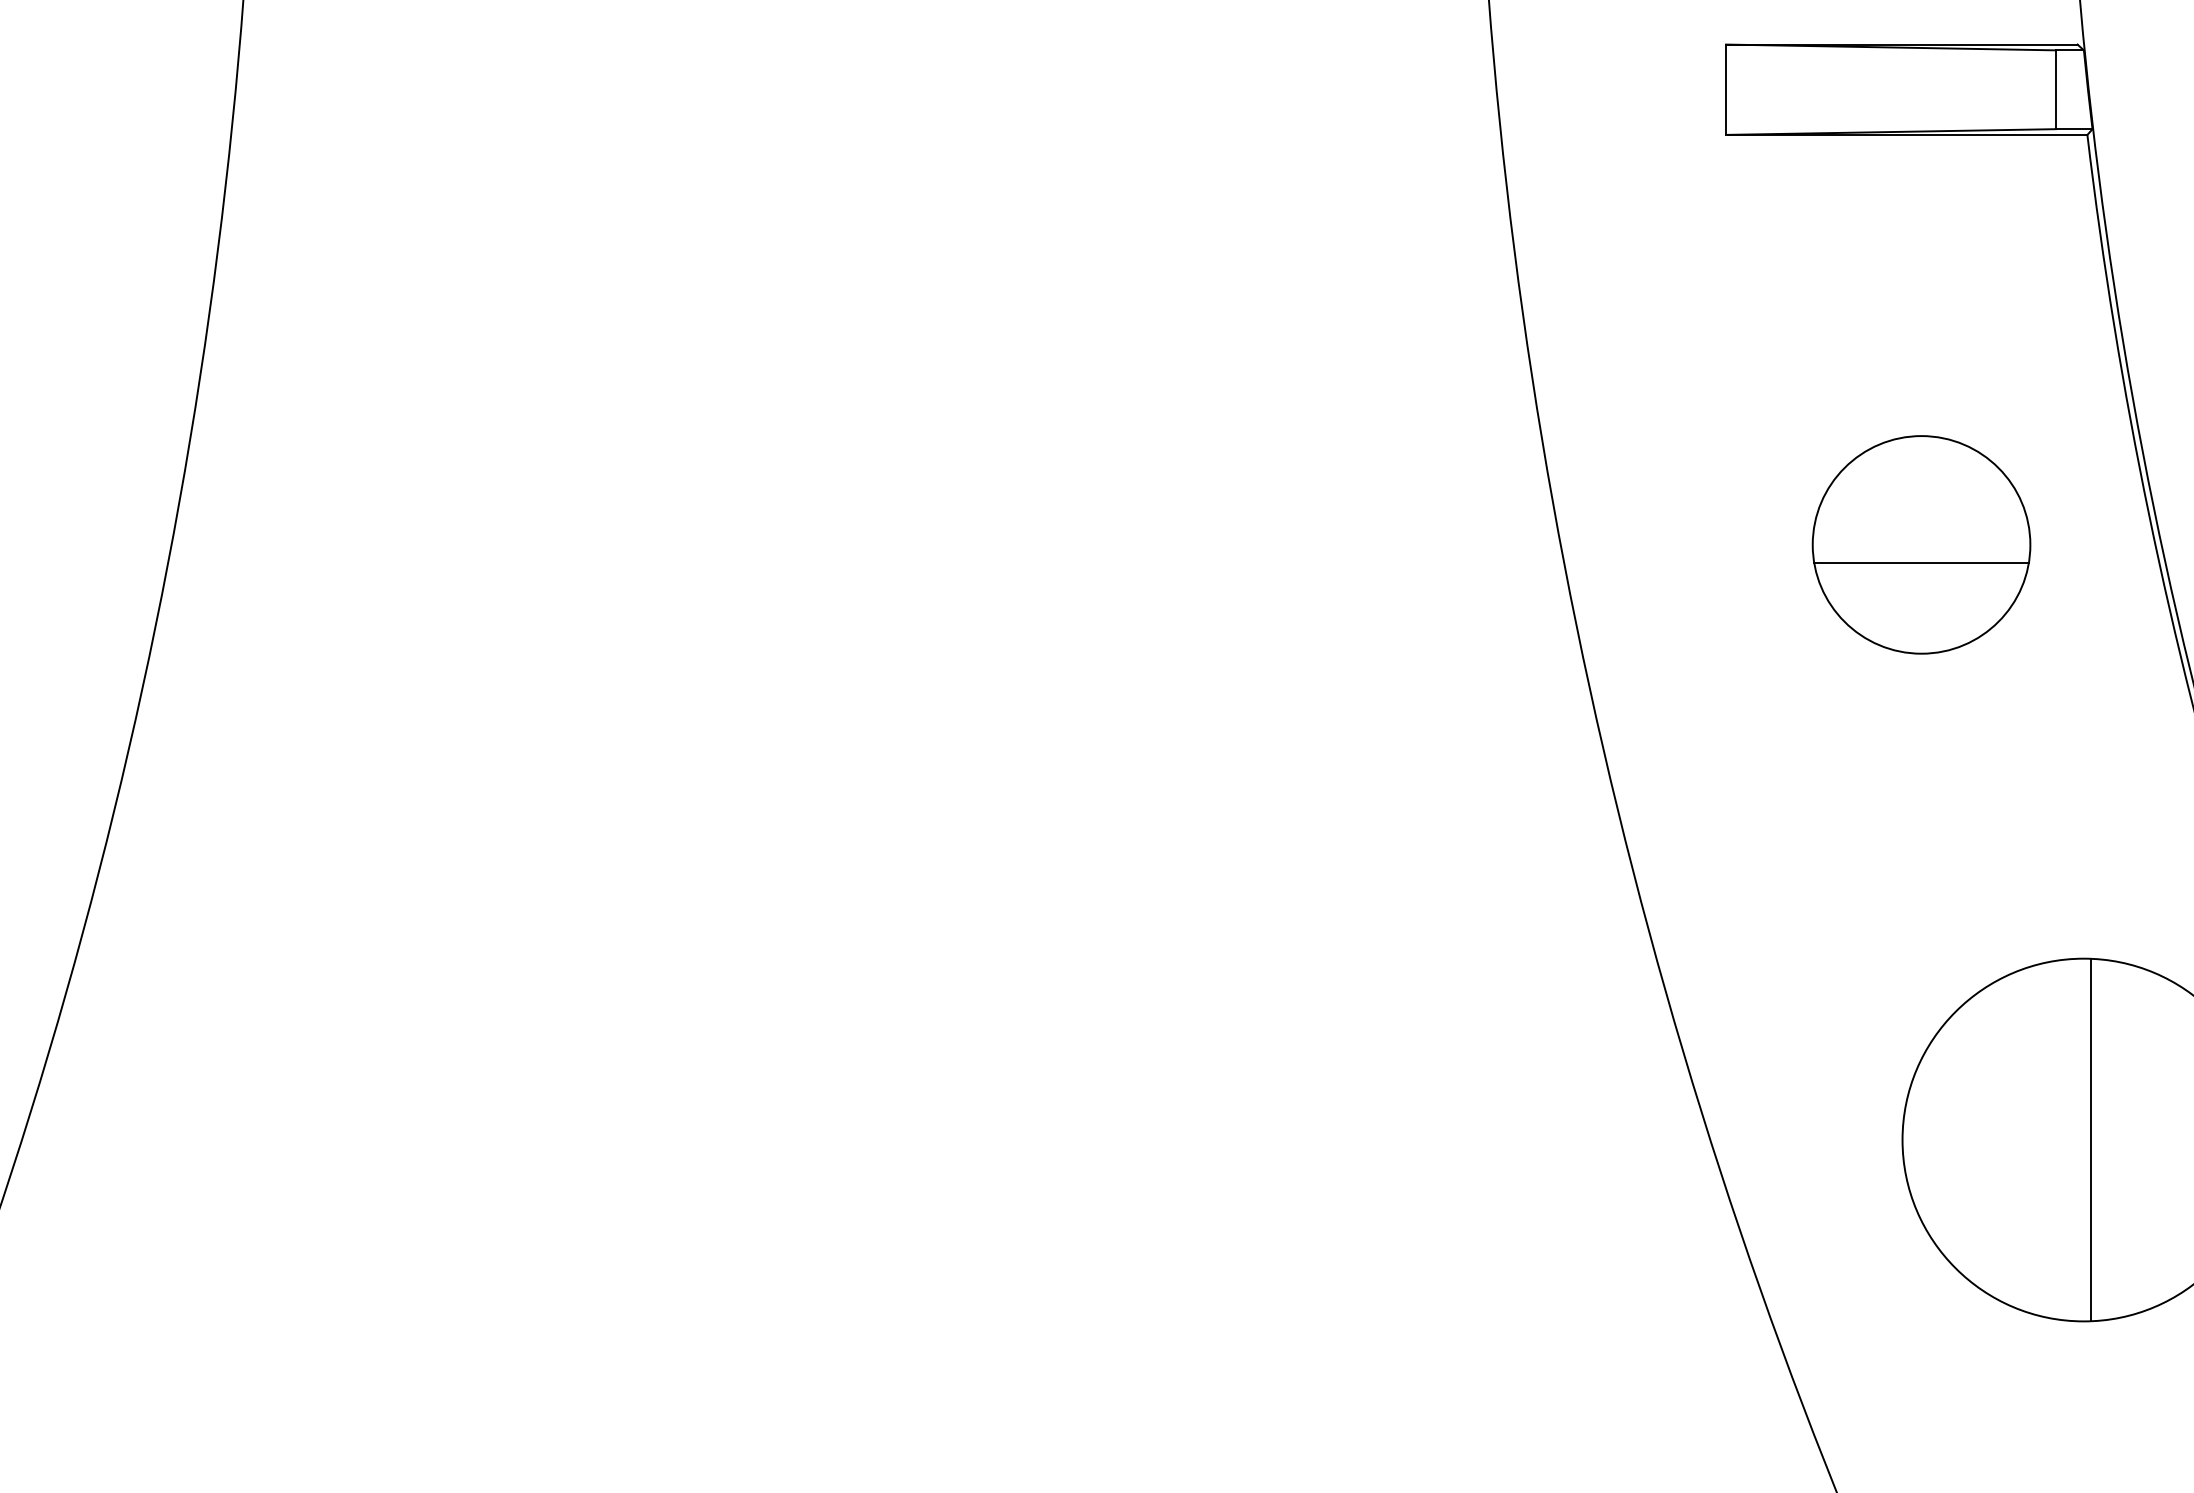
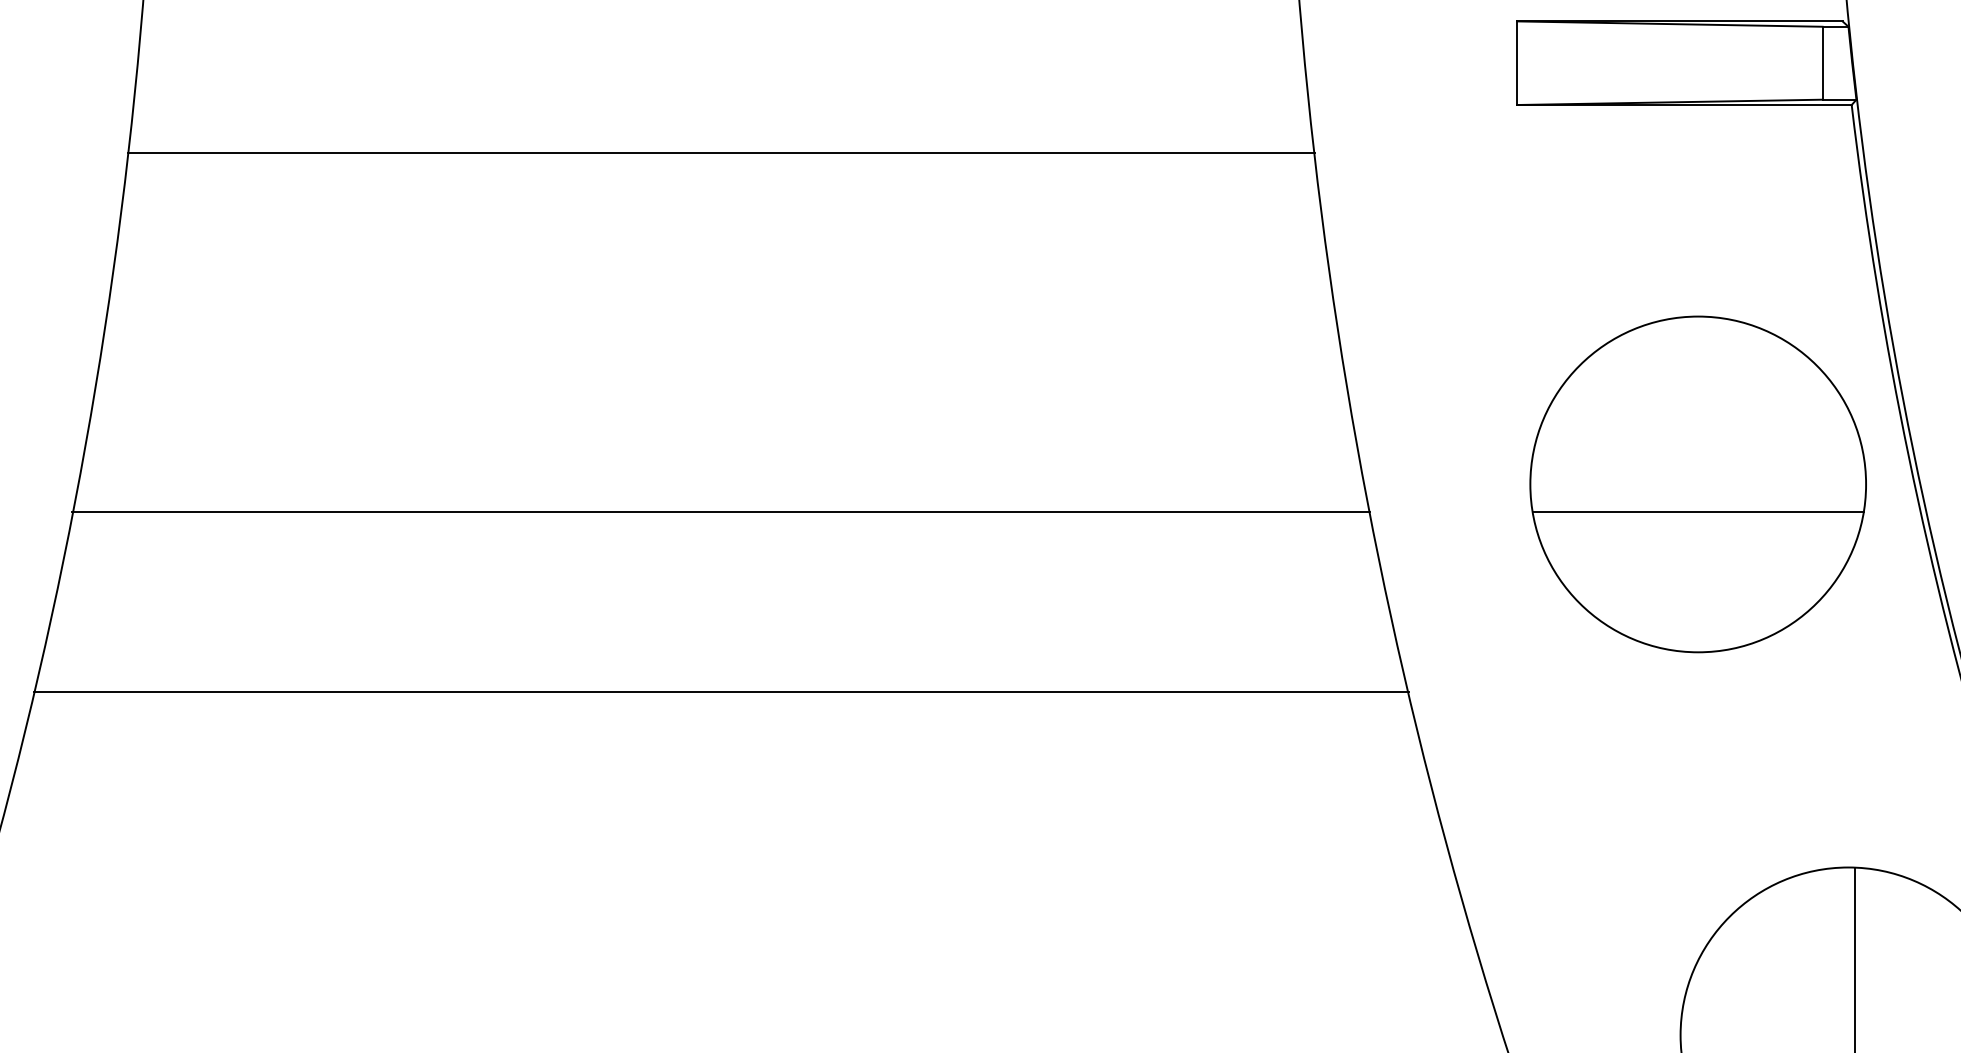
line: (866, 186) -> (721, 152), added
part: (1921, 544) -> (1698, 484), size x1.67
line: (865, 575) -> (720, 512), added
line: (866, 769) -> (721, 692), added

